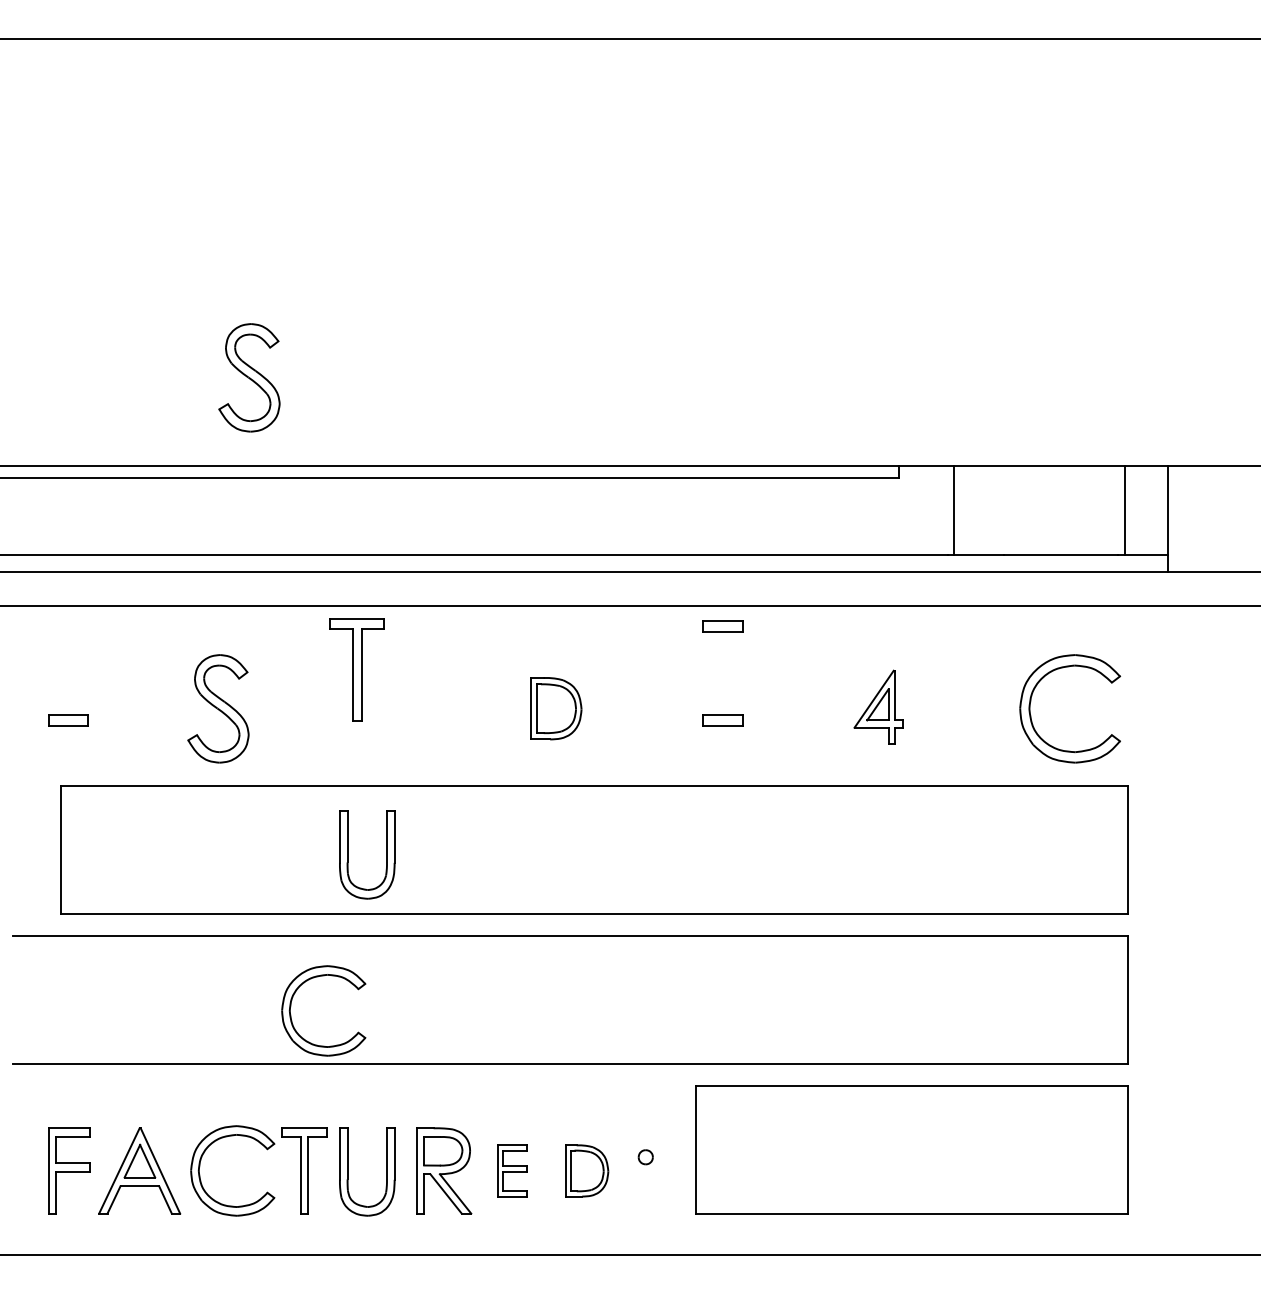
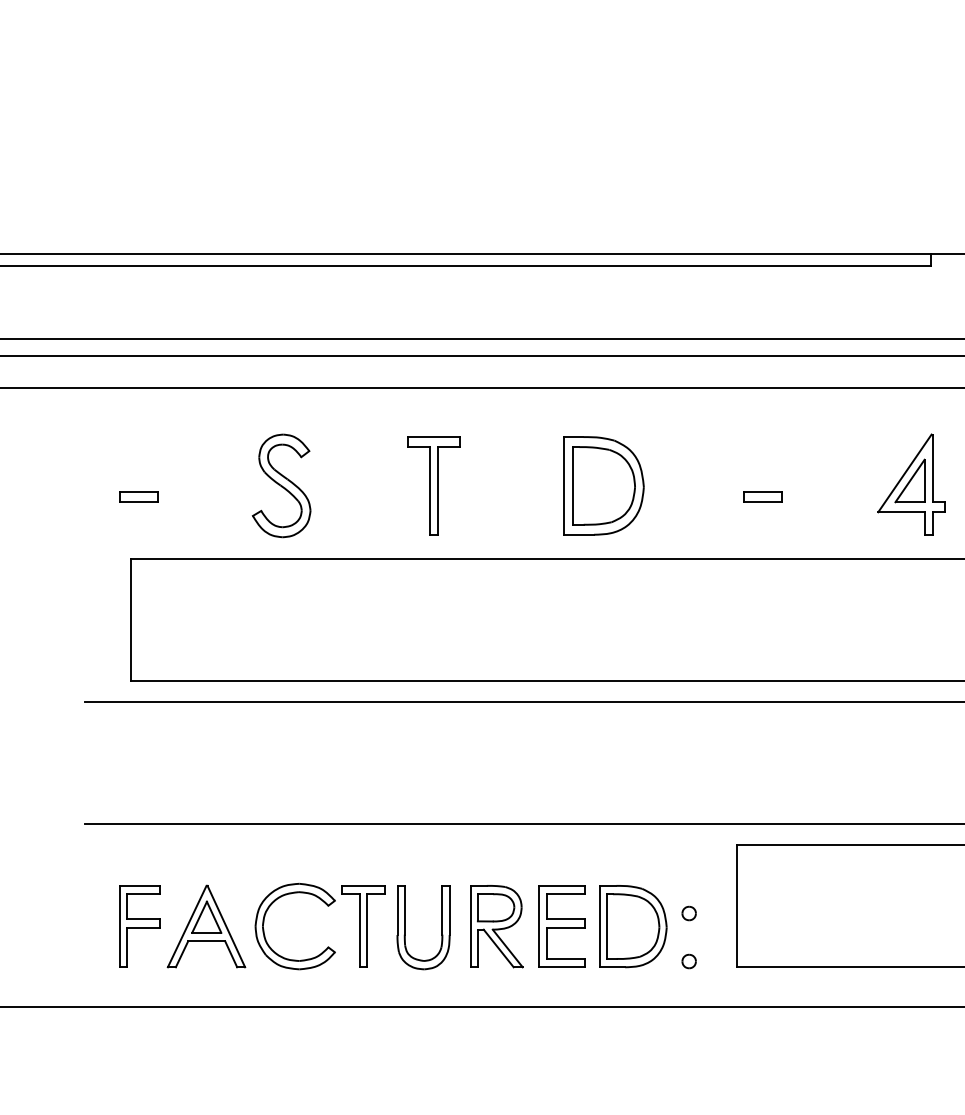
part: (249, 377) -> (311, 169), removed
part: (722, 626) -> (762, 407), removed
part: (356, 669) -> (433, 485), moved
part: (878, 707) -> (911, 484), size x1.43
part: (556, 708) -> (604, 485), size x1.67
part: (348, 854) -> (405, 624), removed
part: (291, 1006) -> (351, 769), removed
part: (512, 1170) -> (562, 926), size x1.67
part: (587, 1170) -> (633, 926), size x1.67
part: (645, 1207) -> (688, 961), added

